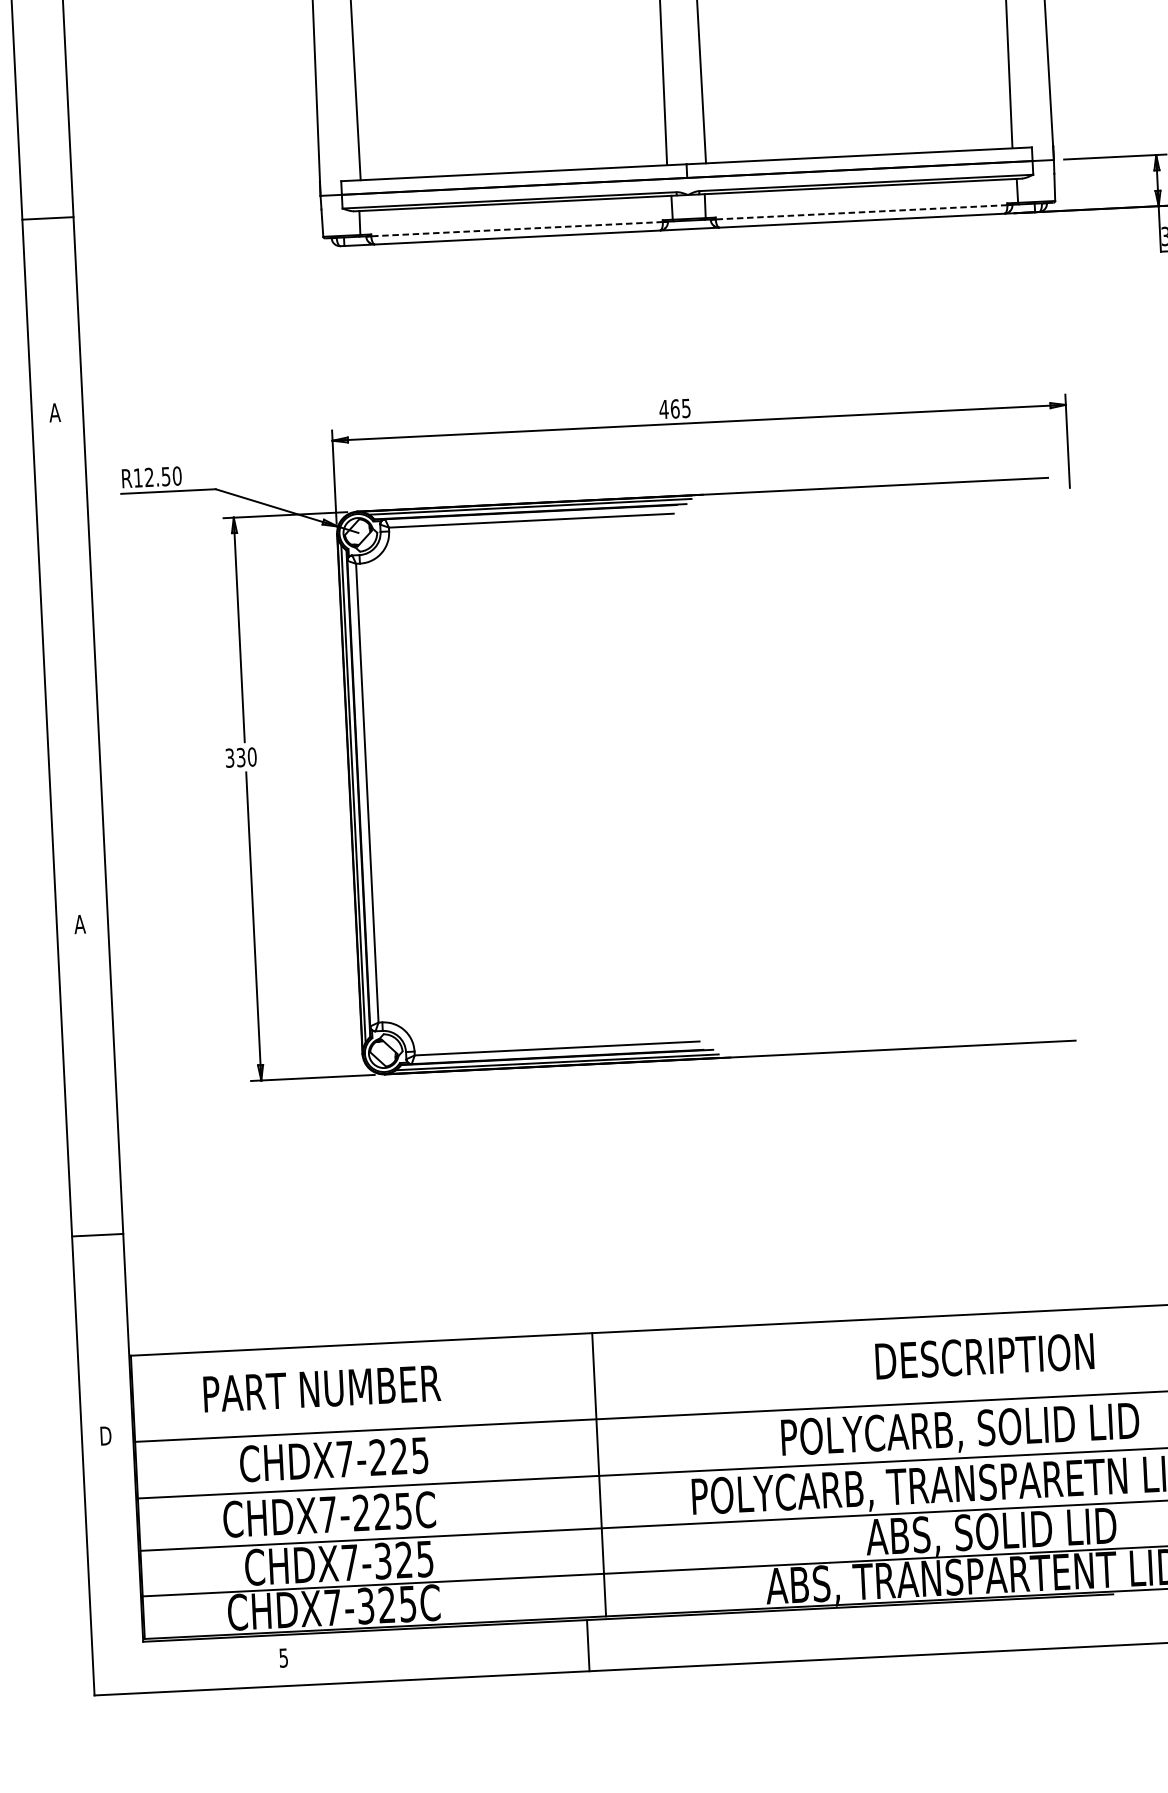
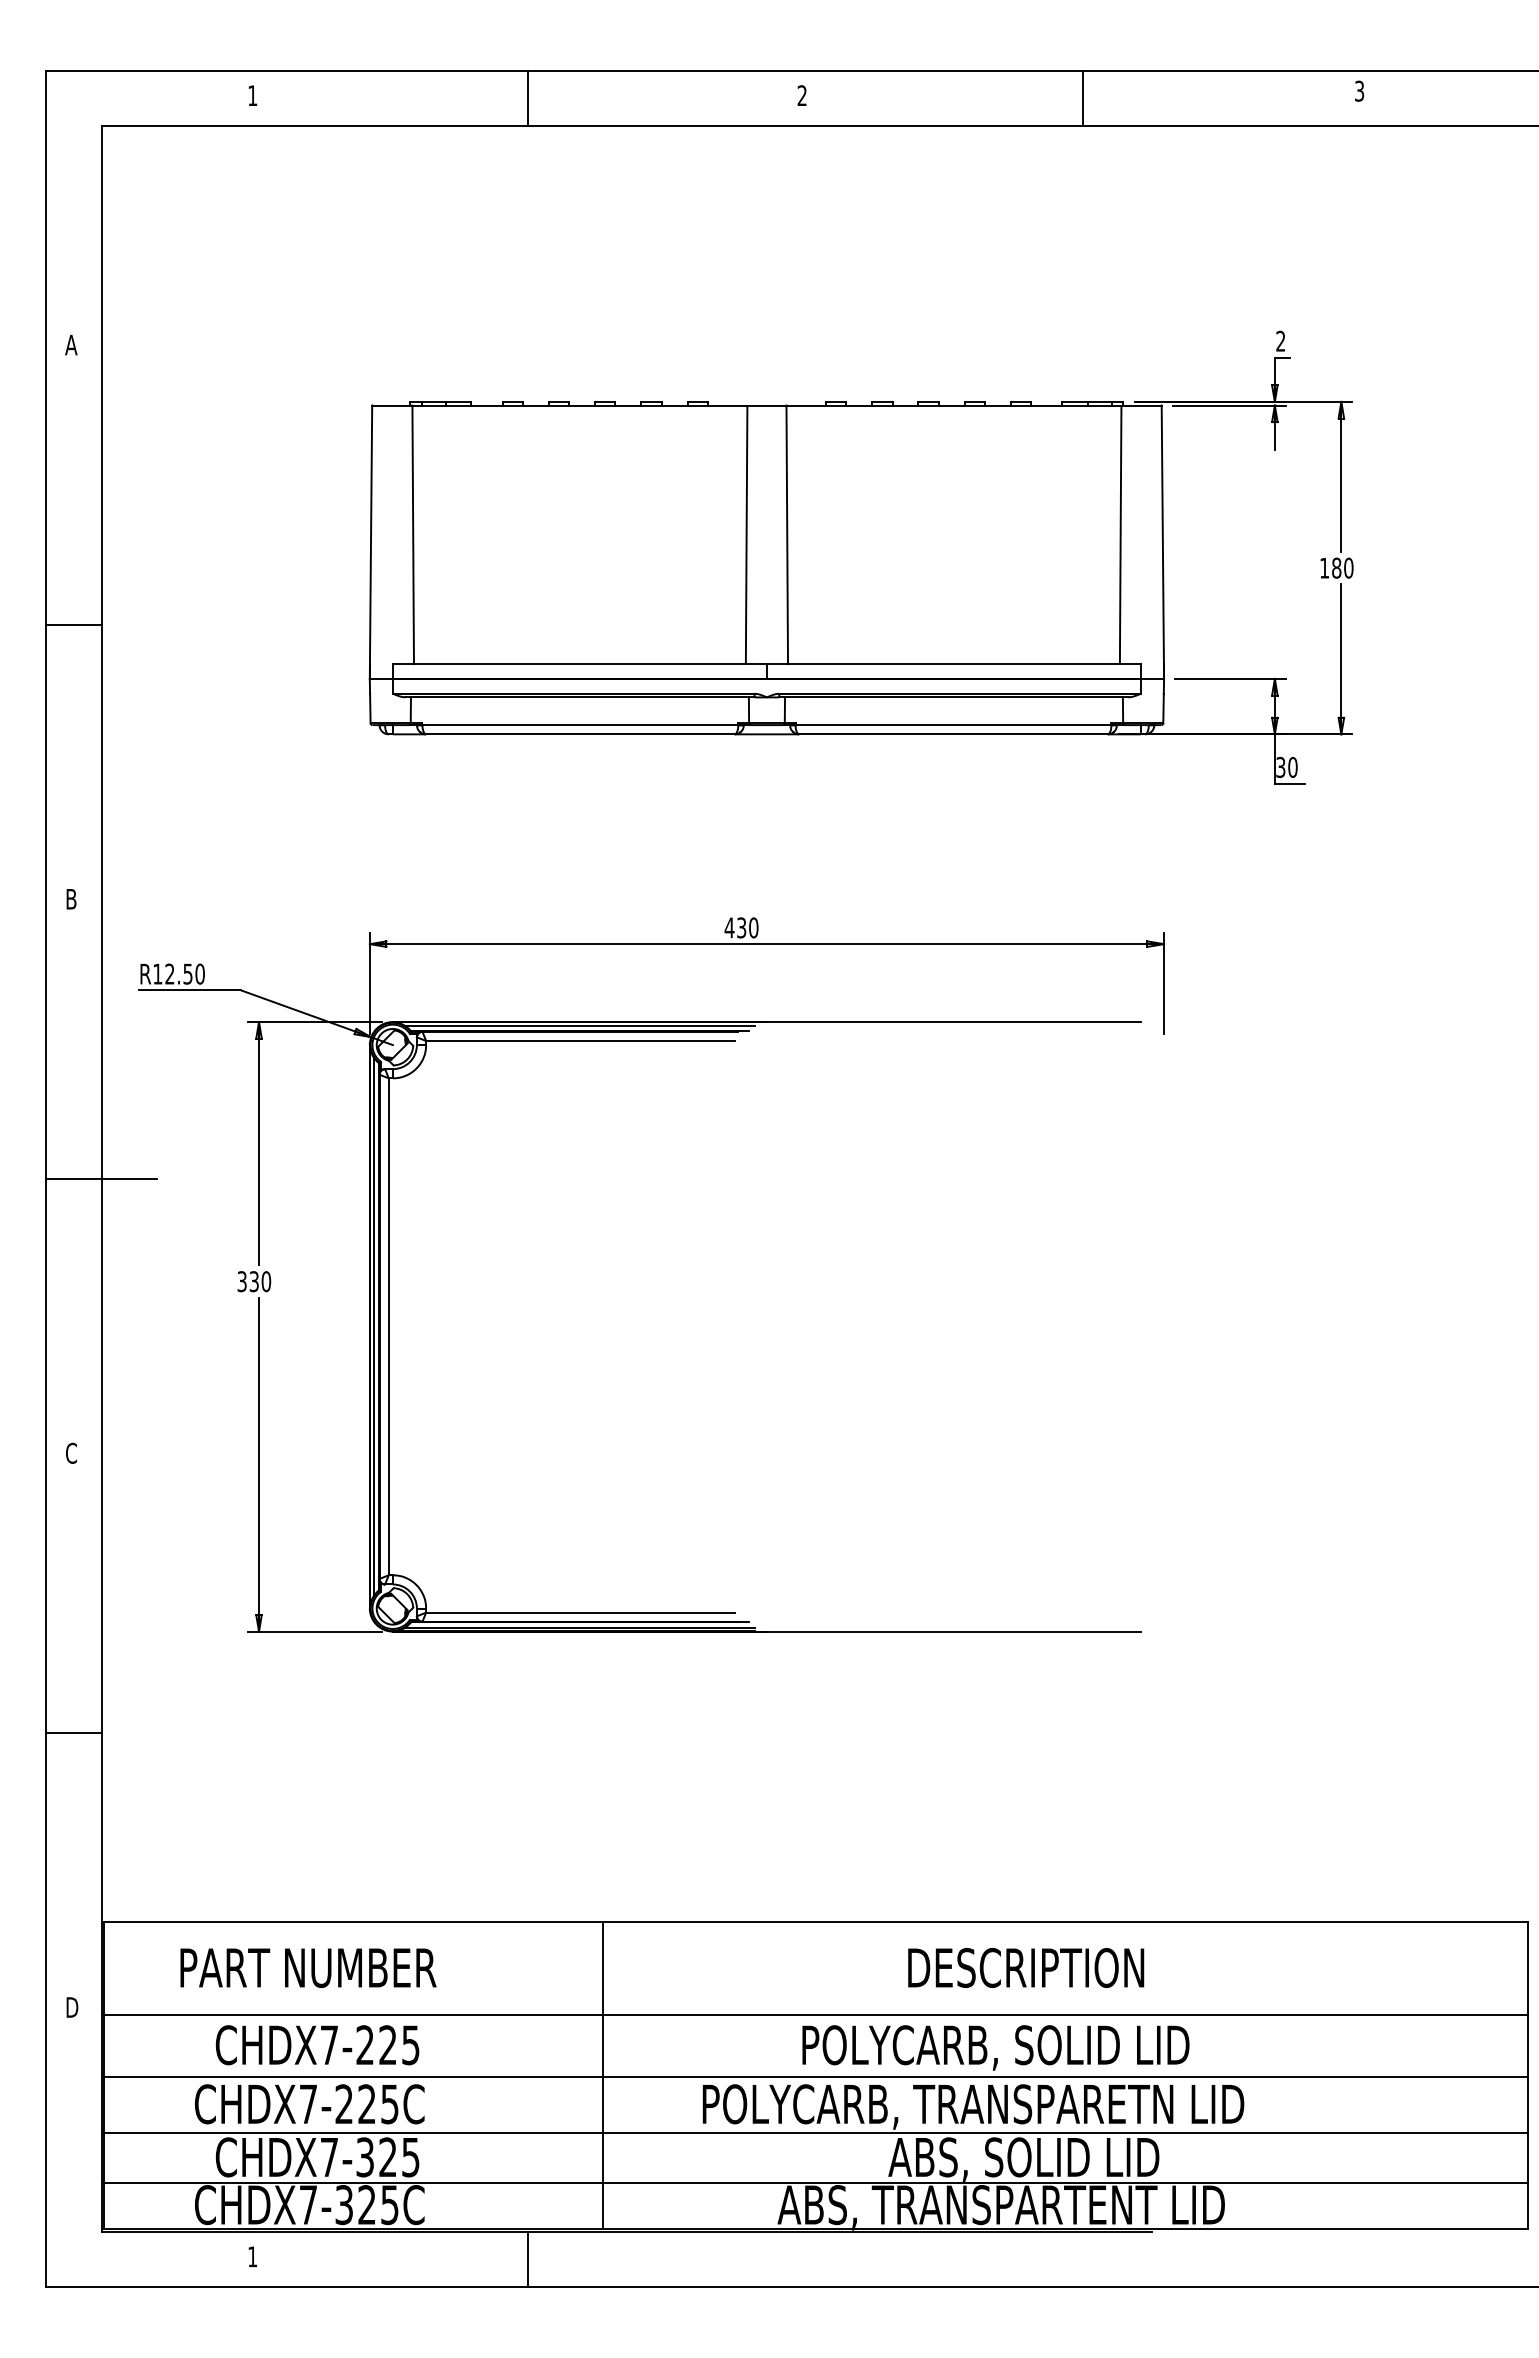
line: (861, 212) -> (953, 725), dashed -> solid
line: (47, 218) -> (73, 624), moved
line: (517, 229) -> (580, 725), dashed -> solid
text: (680, 408) -> (747, 927), 465 -> 430
text: (55, 413) -> (71, 899), A -> B
line: (95, 670) -> (101, 1179), added
text: (80, 923) -> (71, 1452), A -> C
line: (97, 1235) -> (73, 1733), moved
line: (588, 1645) -> (528, 2259), moved
text: (283, 1657) -> (252, 2256), 5 -> 1

